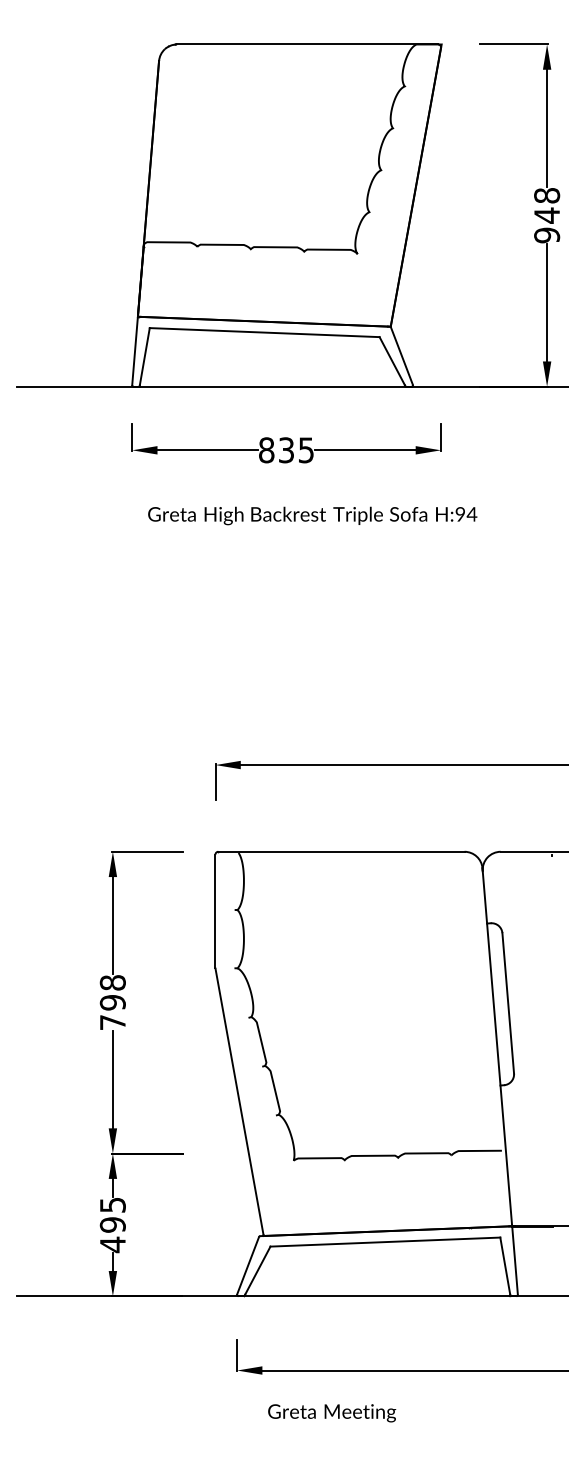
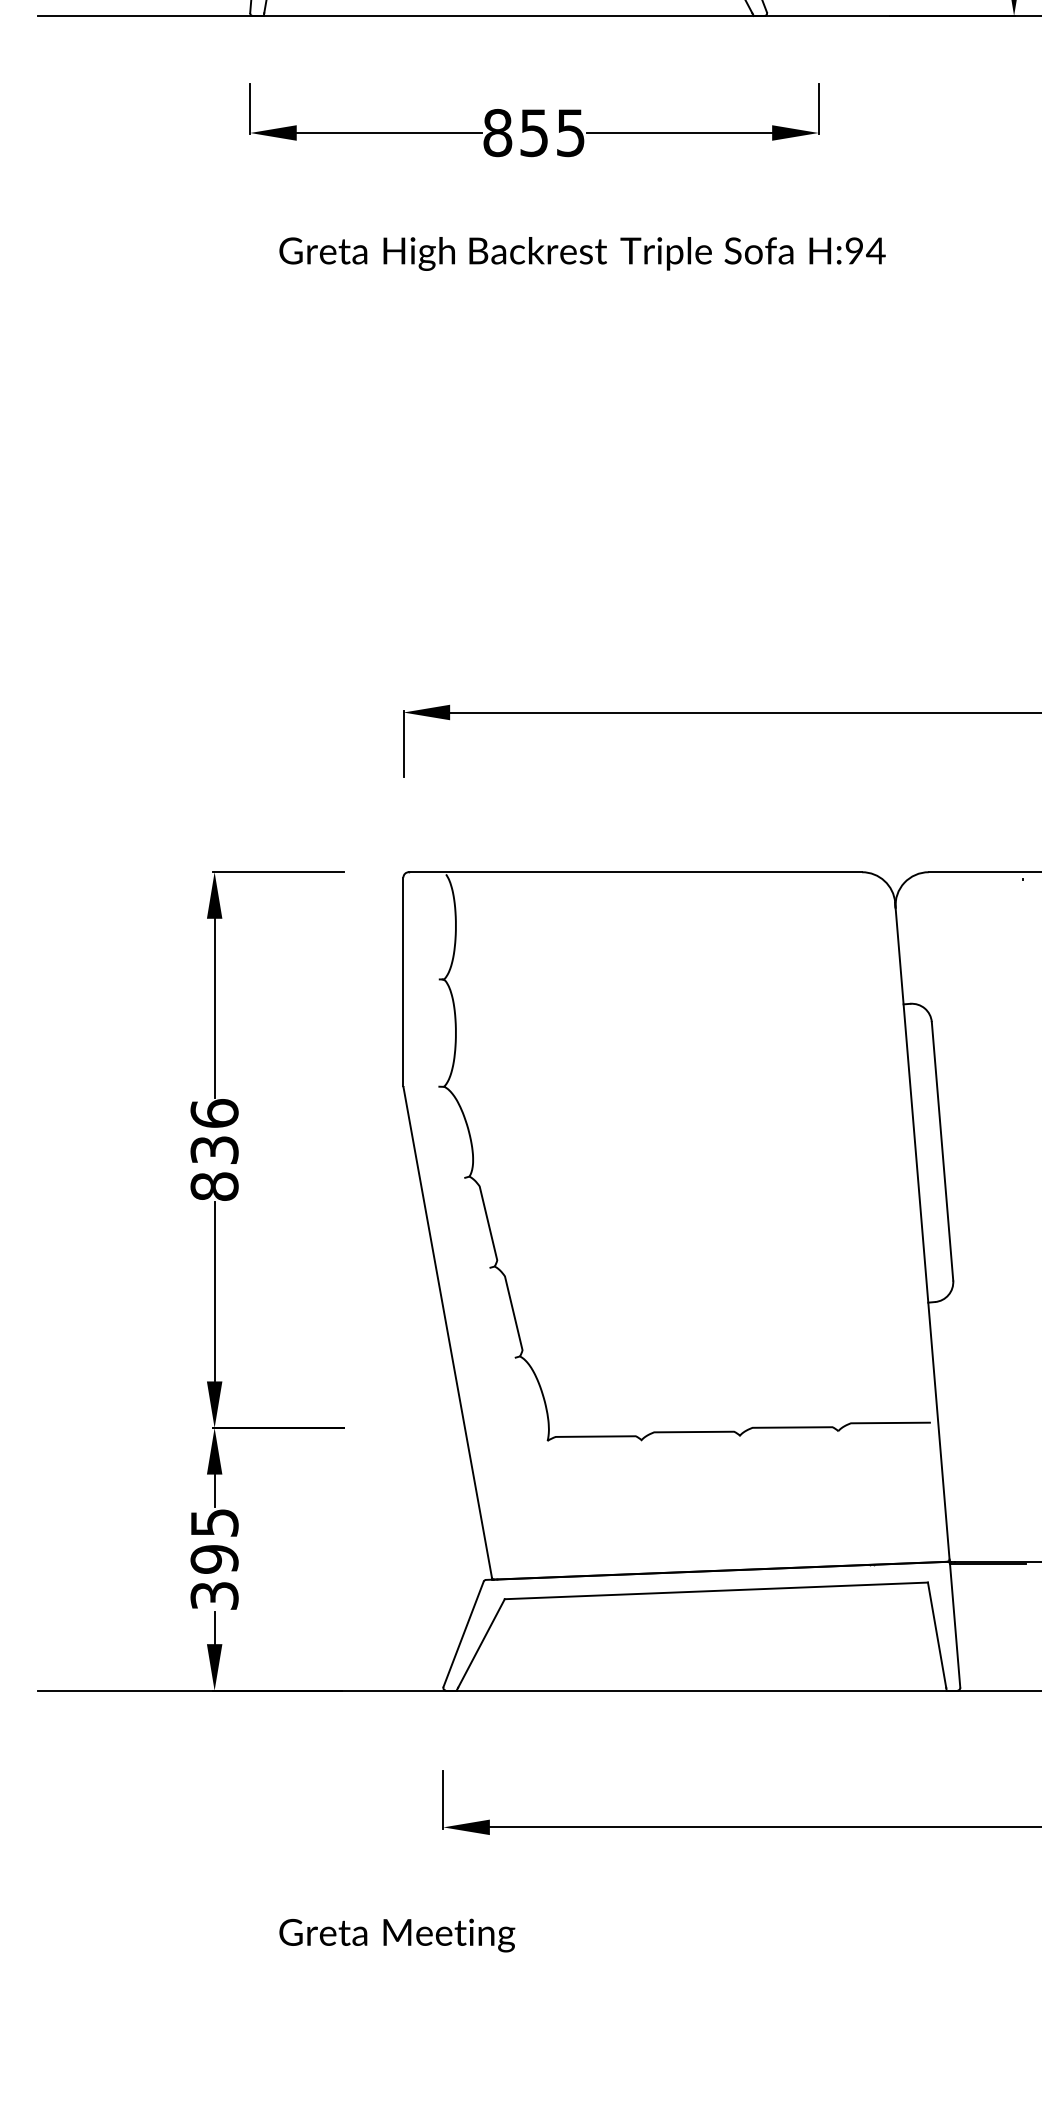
text: (286, 449) -> (534, 131), 835 -> 855
text: (112, 1002) -> (213, 1149), 798 -> 836
text: (112, 1244) -> (213, 1595), 495 -> 395
text: (332, 1413) -> (398, 1935), moved

